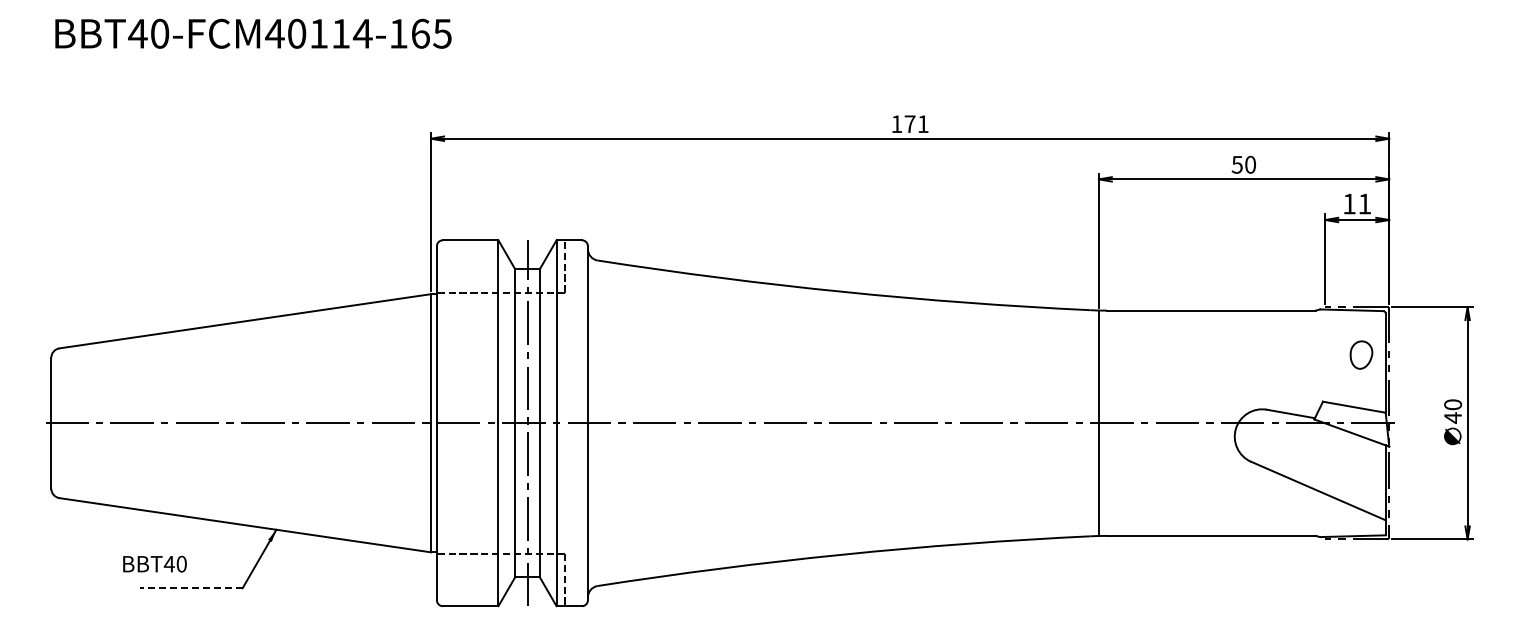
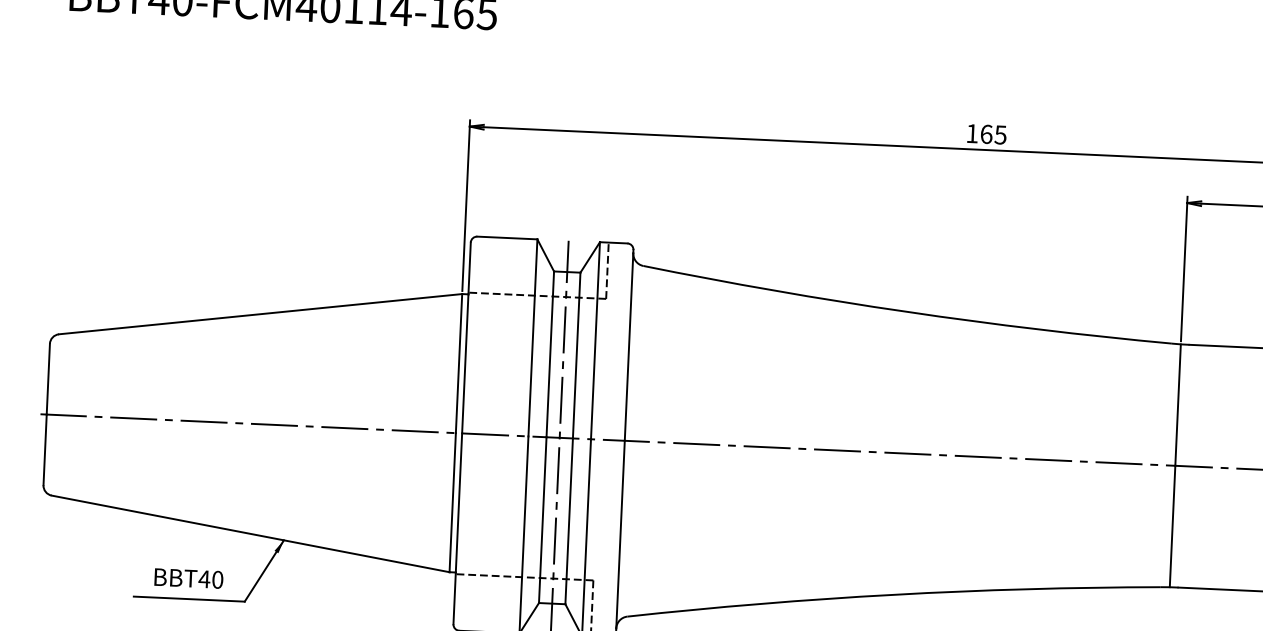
text: (916, 124) -> (993, 135), 171 -> 165
text: (154, 563) -> (188, 577), moved
line: (190, 588) -> (188, 599), dashed -> solid

